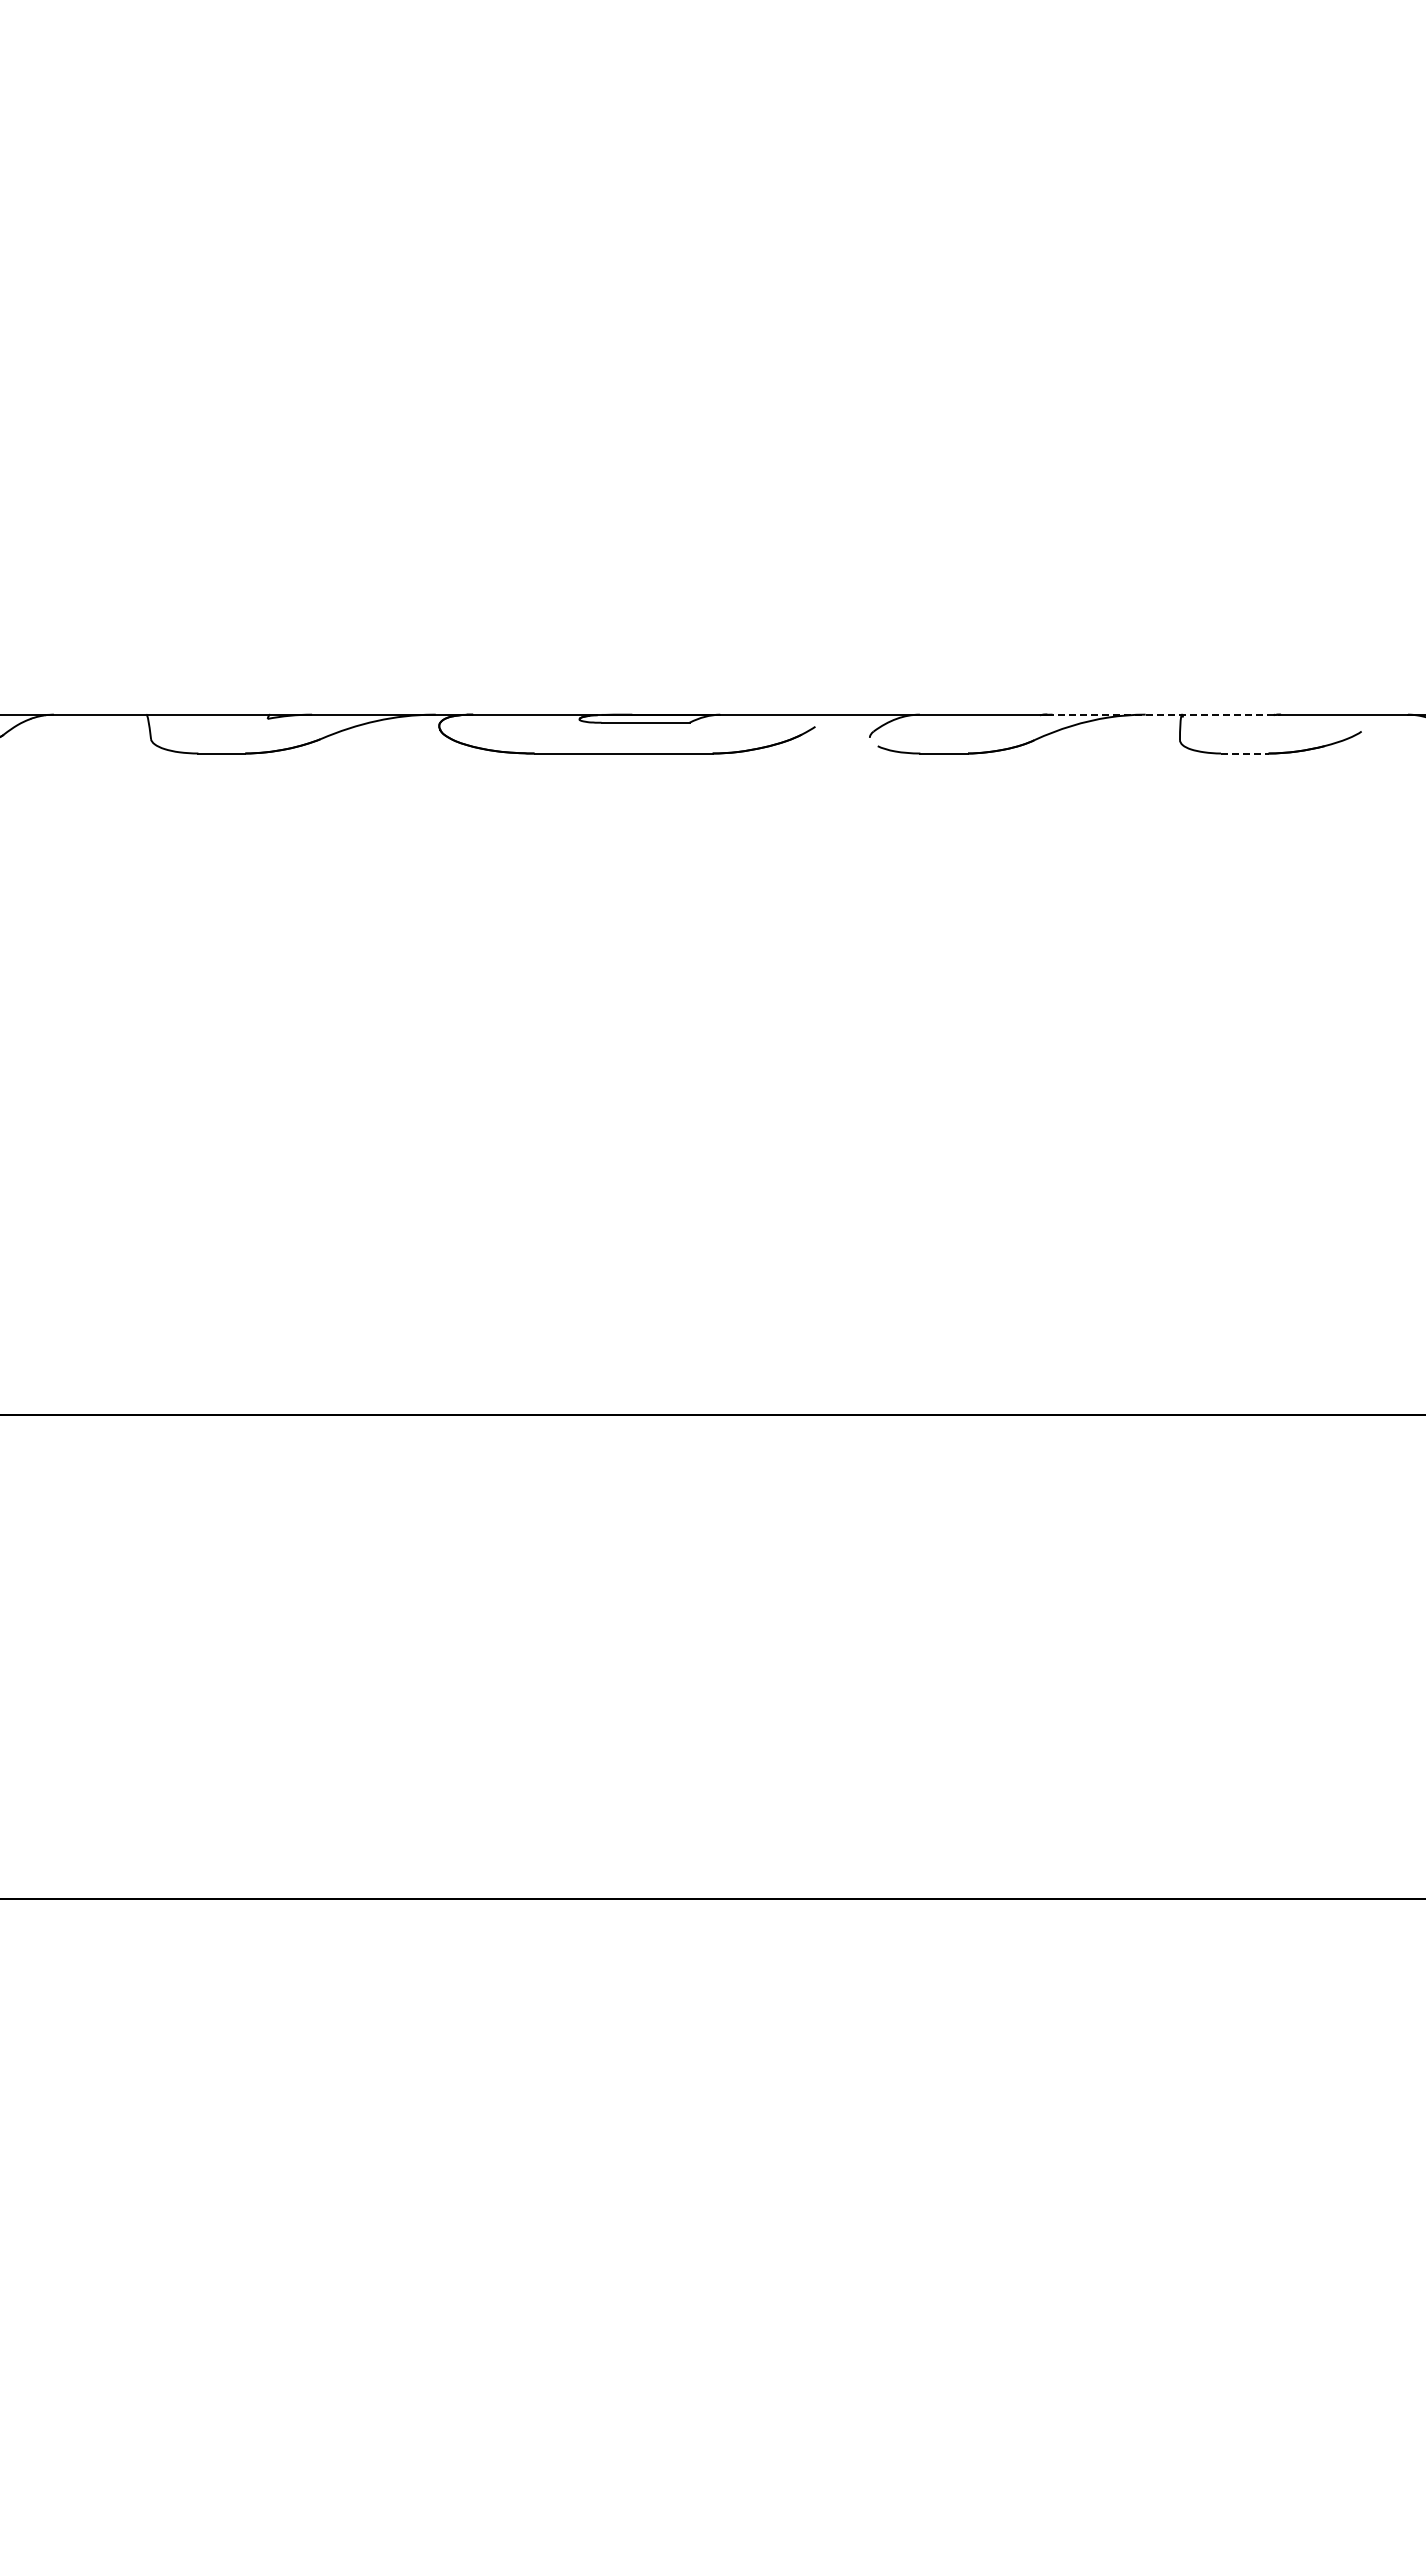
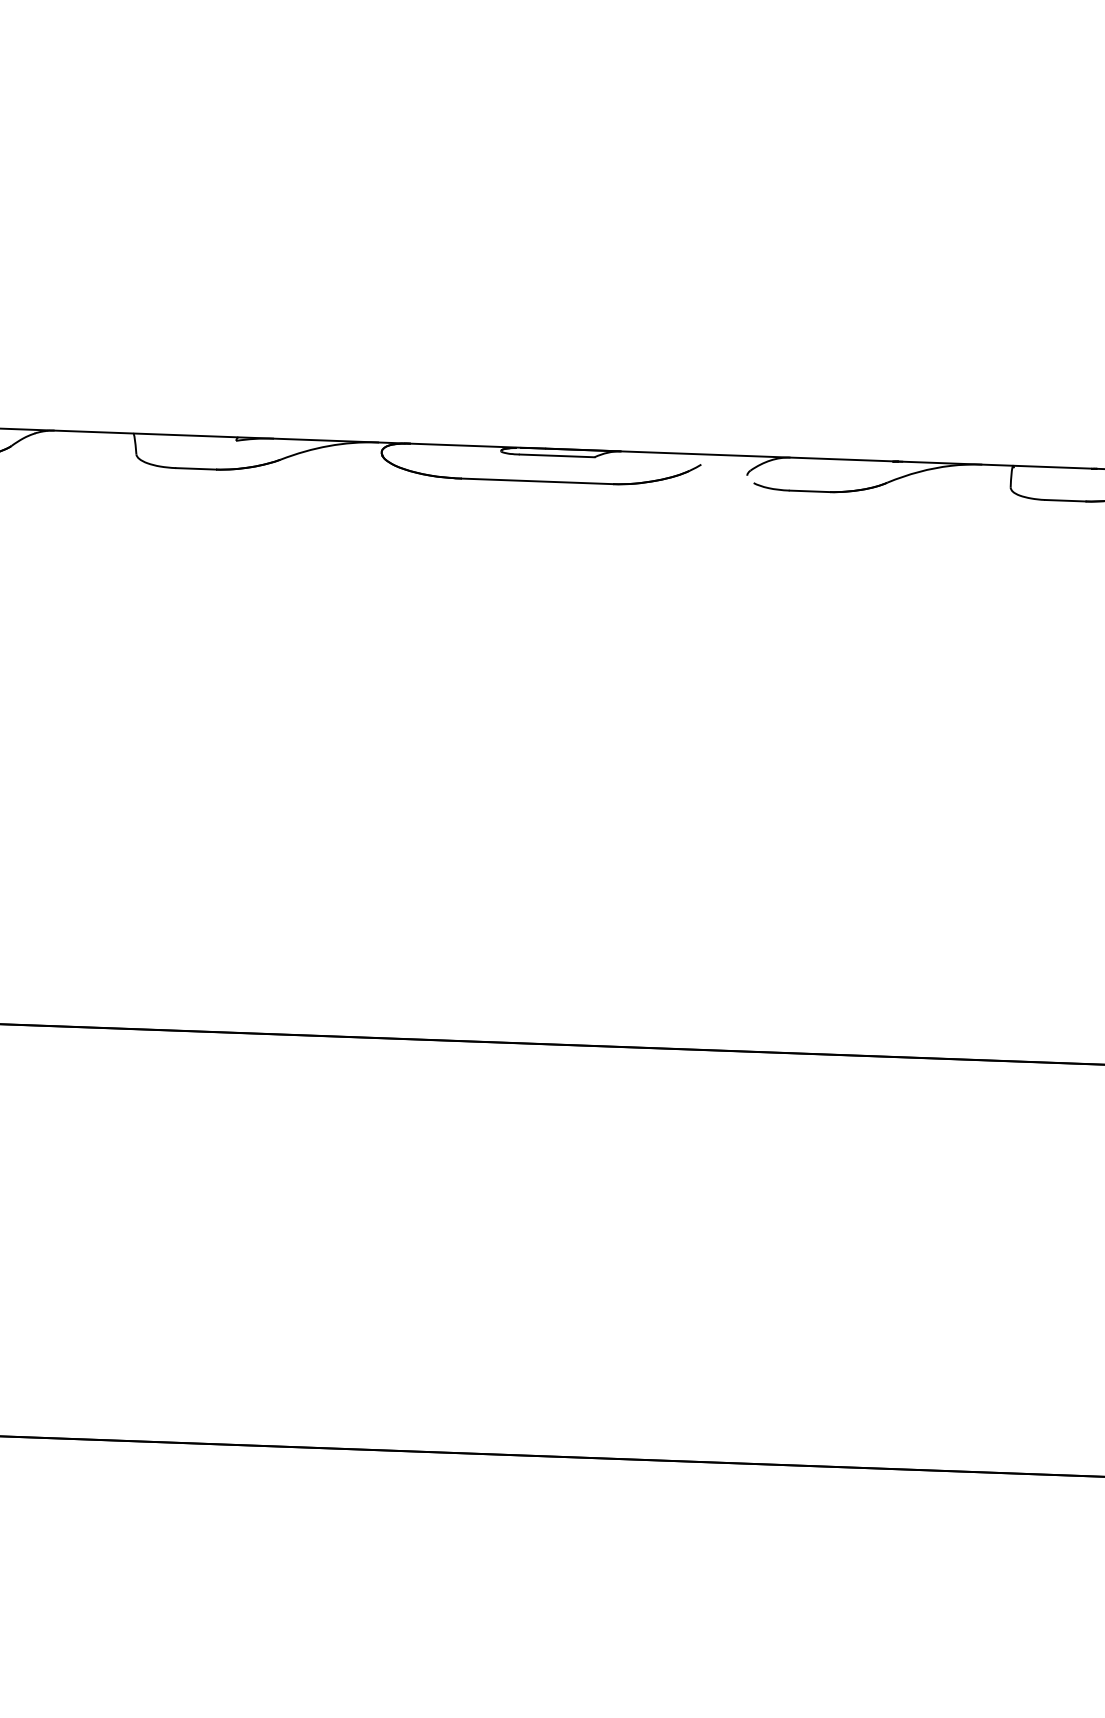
line: (1163, 714) -> (997, 465), dashed -> solid
line: (1244, 753) -> (1065, 500), dashed -> solid

